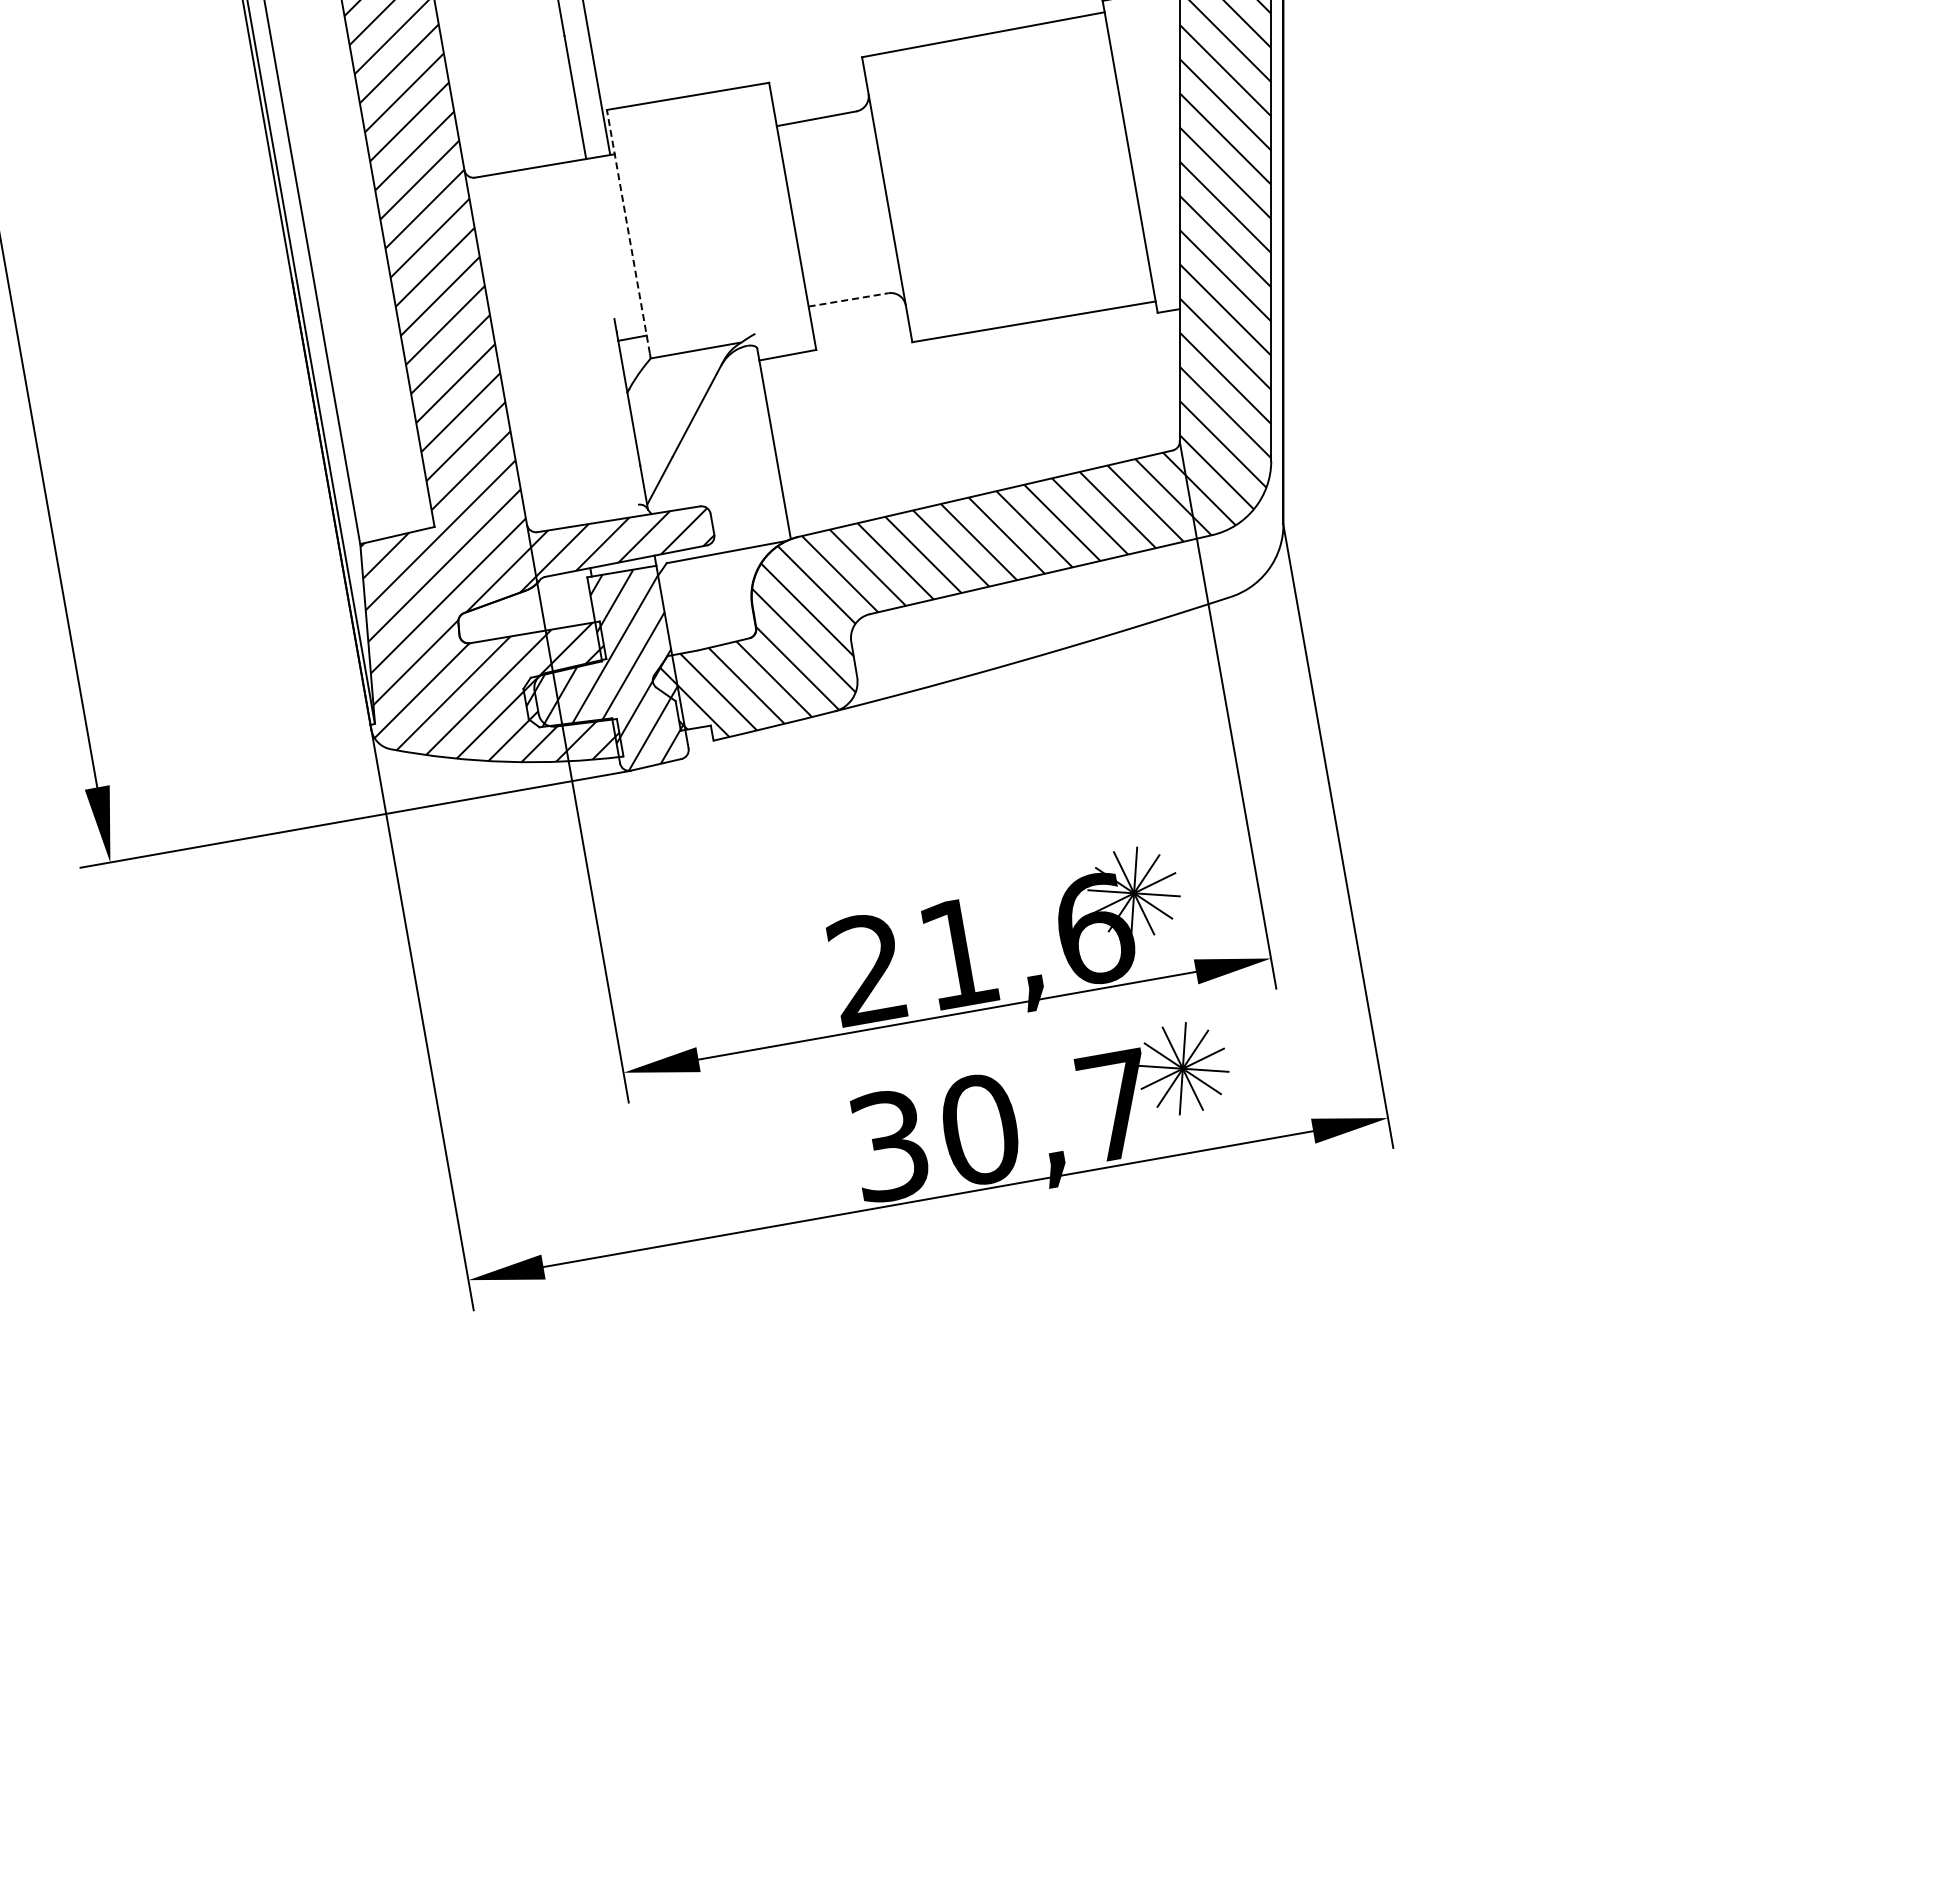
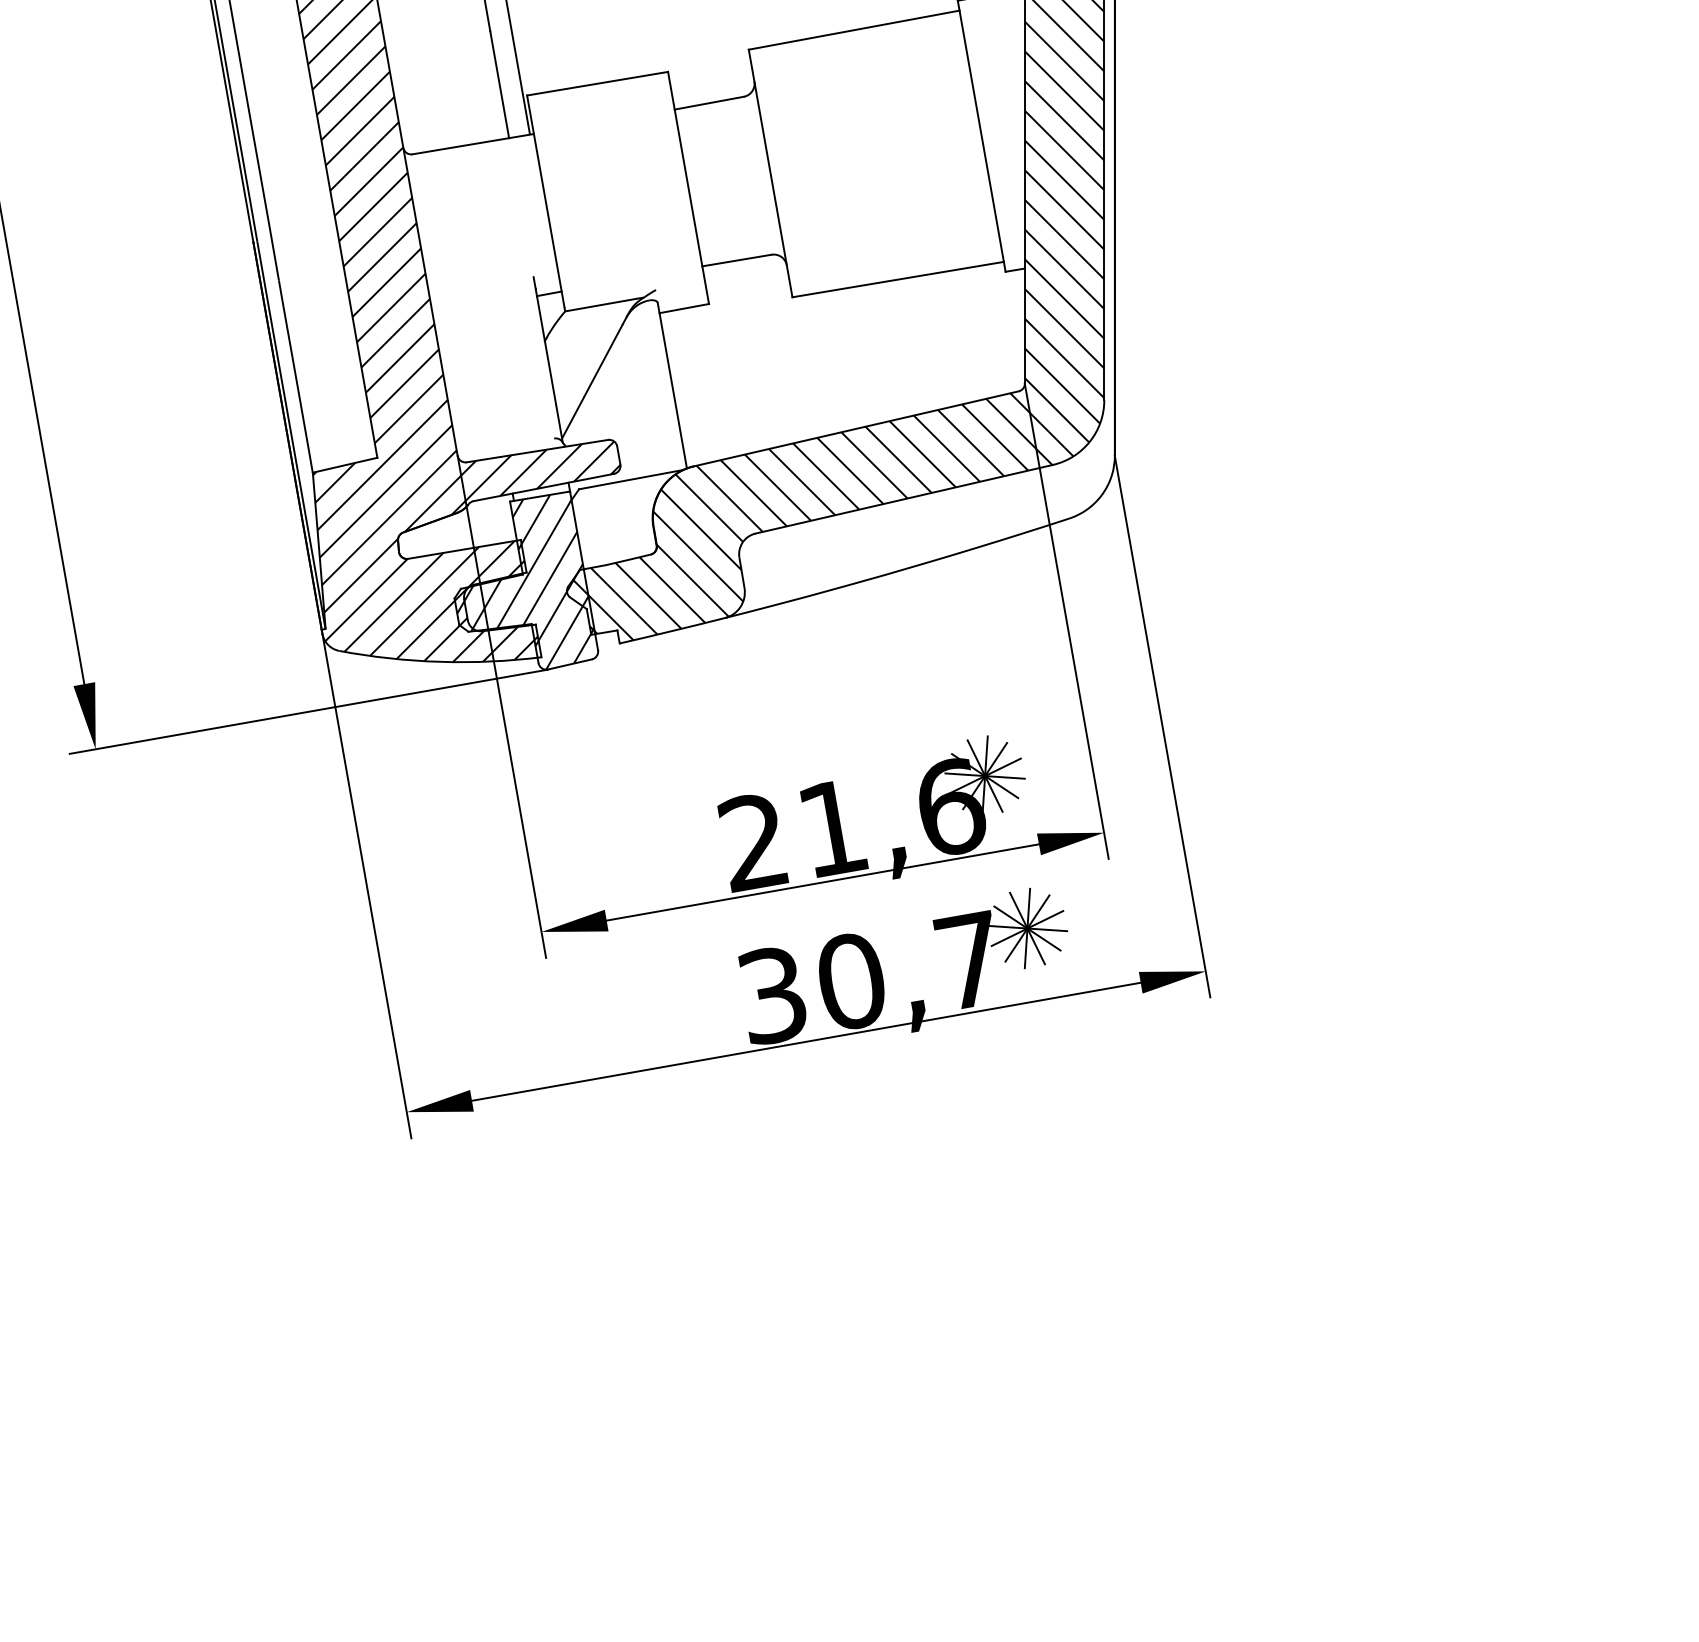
line: (628, 231) -> (545, 201), dashed -> solid
line: (849, 299) -> (737, 260), dashed -> solid

